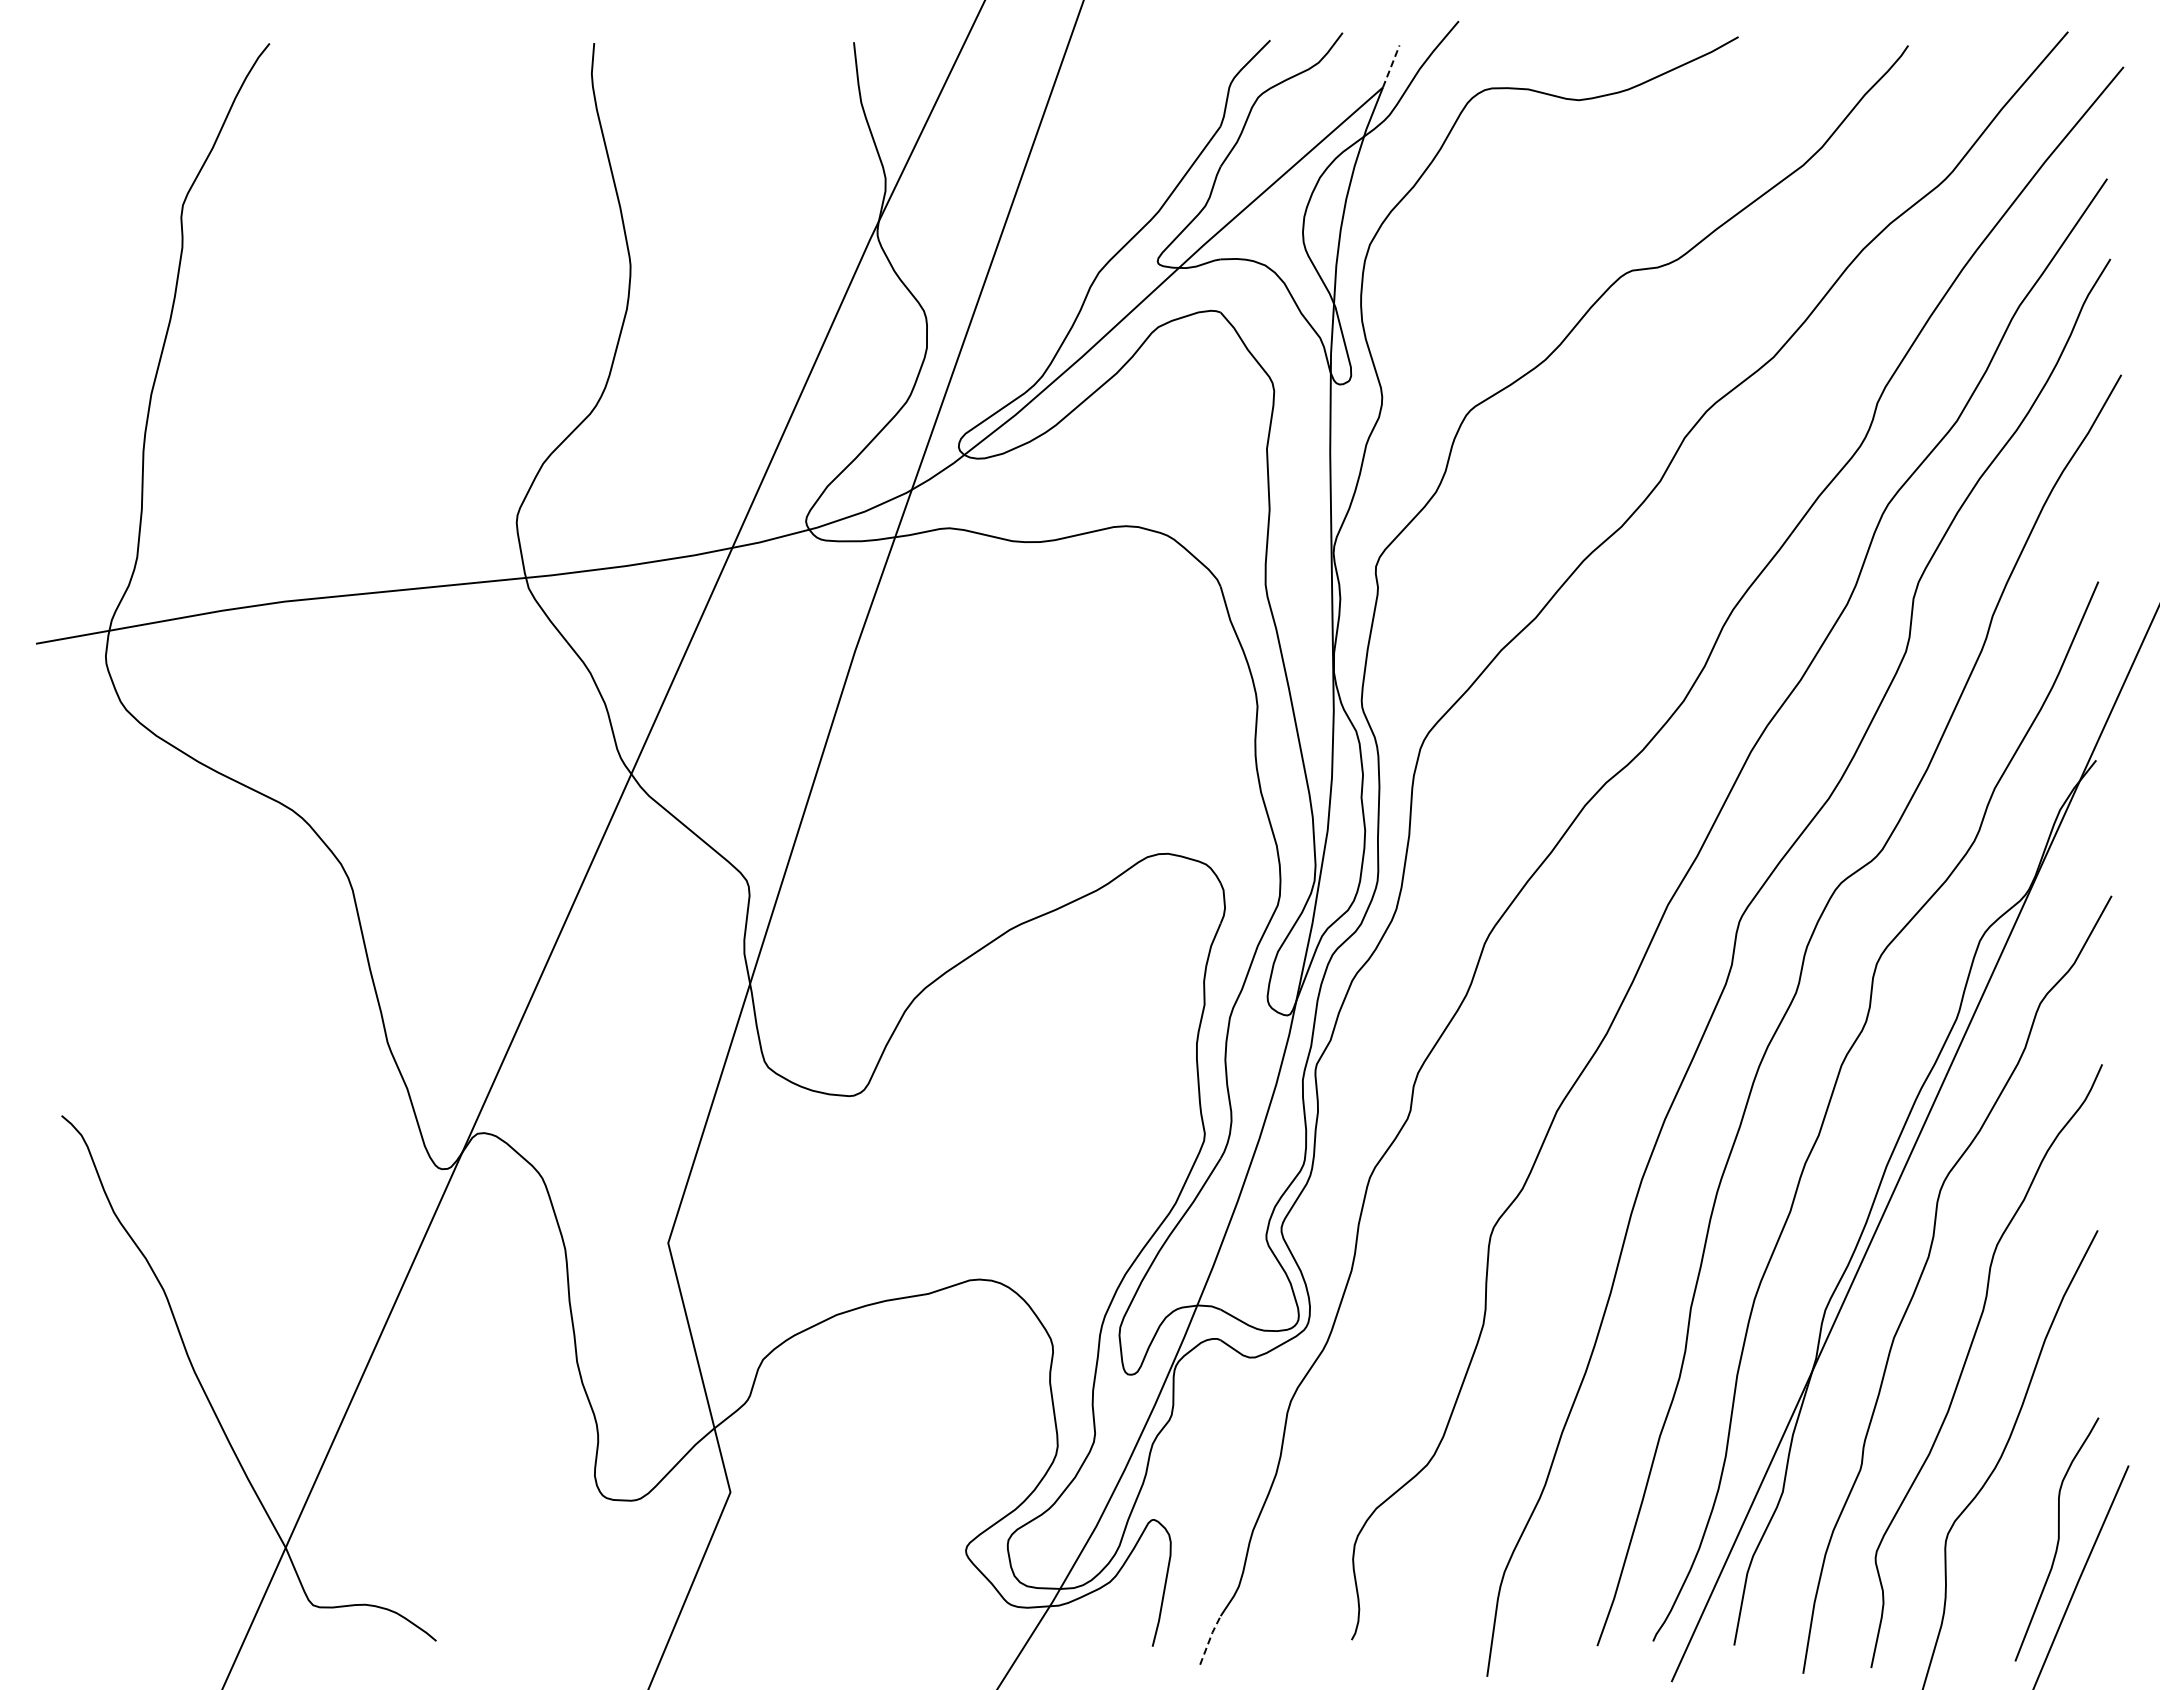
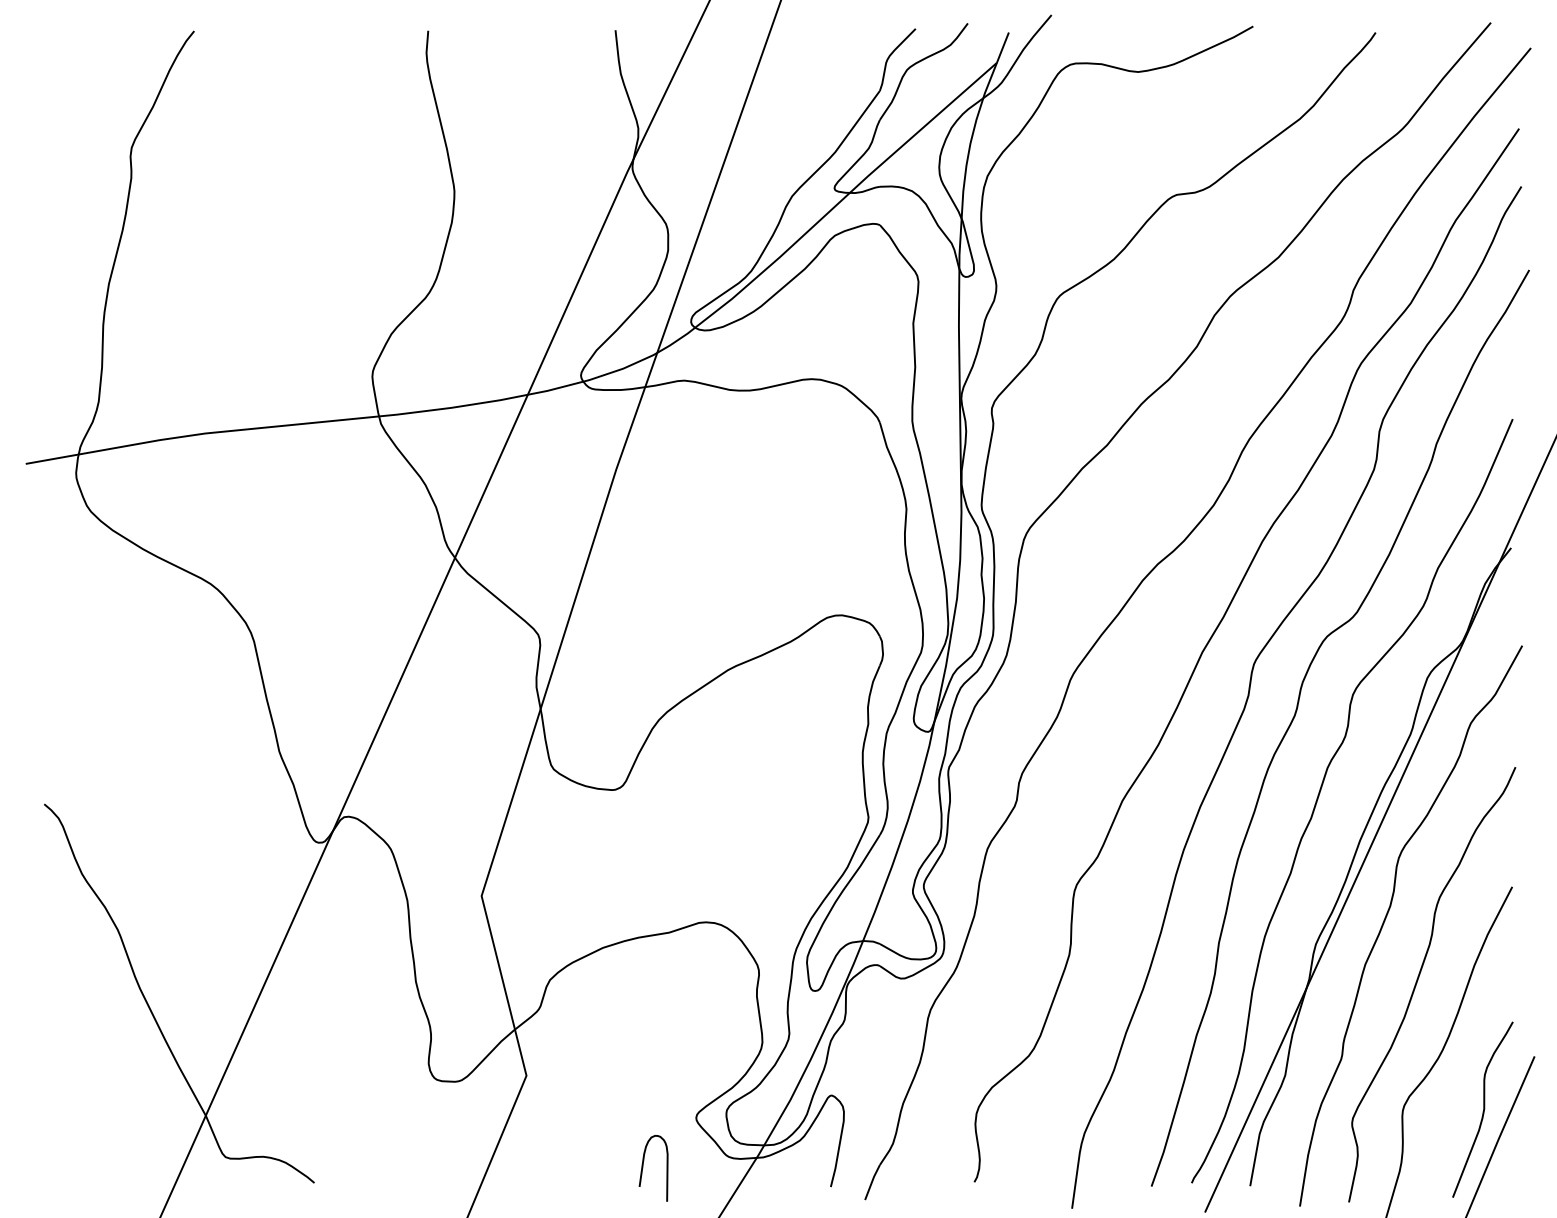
line: (1391, 66) -> (1003, 47), dashed -> solid
curve: (892, 1618) -> (643, 1166), added
line: (1210, 1638) -> (872, 1181), dashed -> solid

